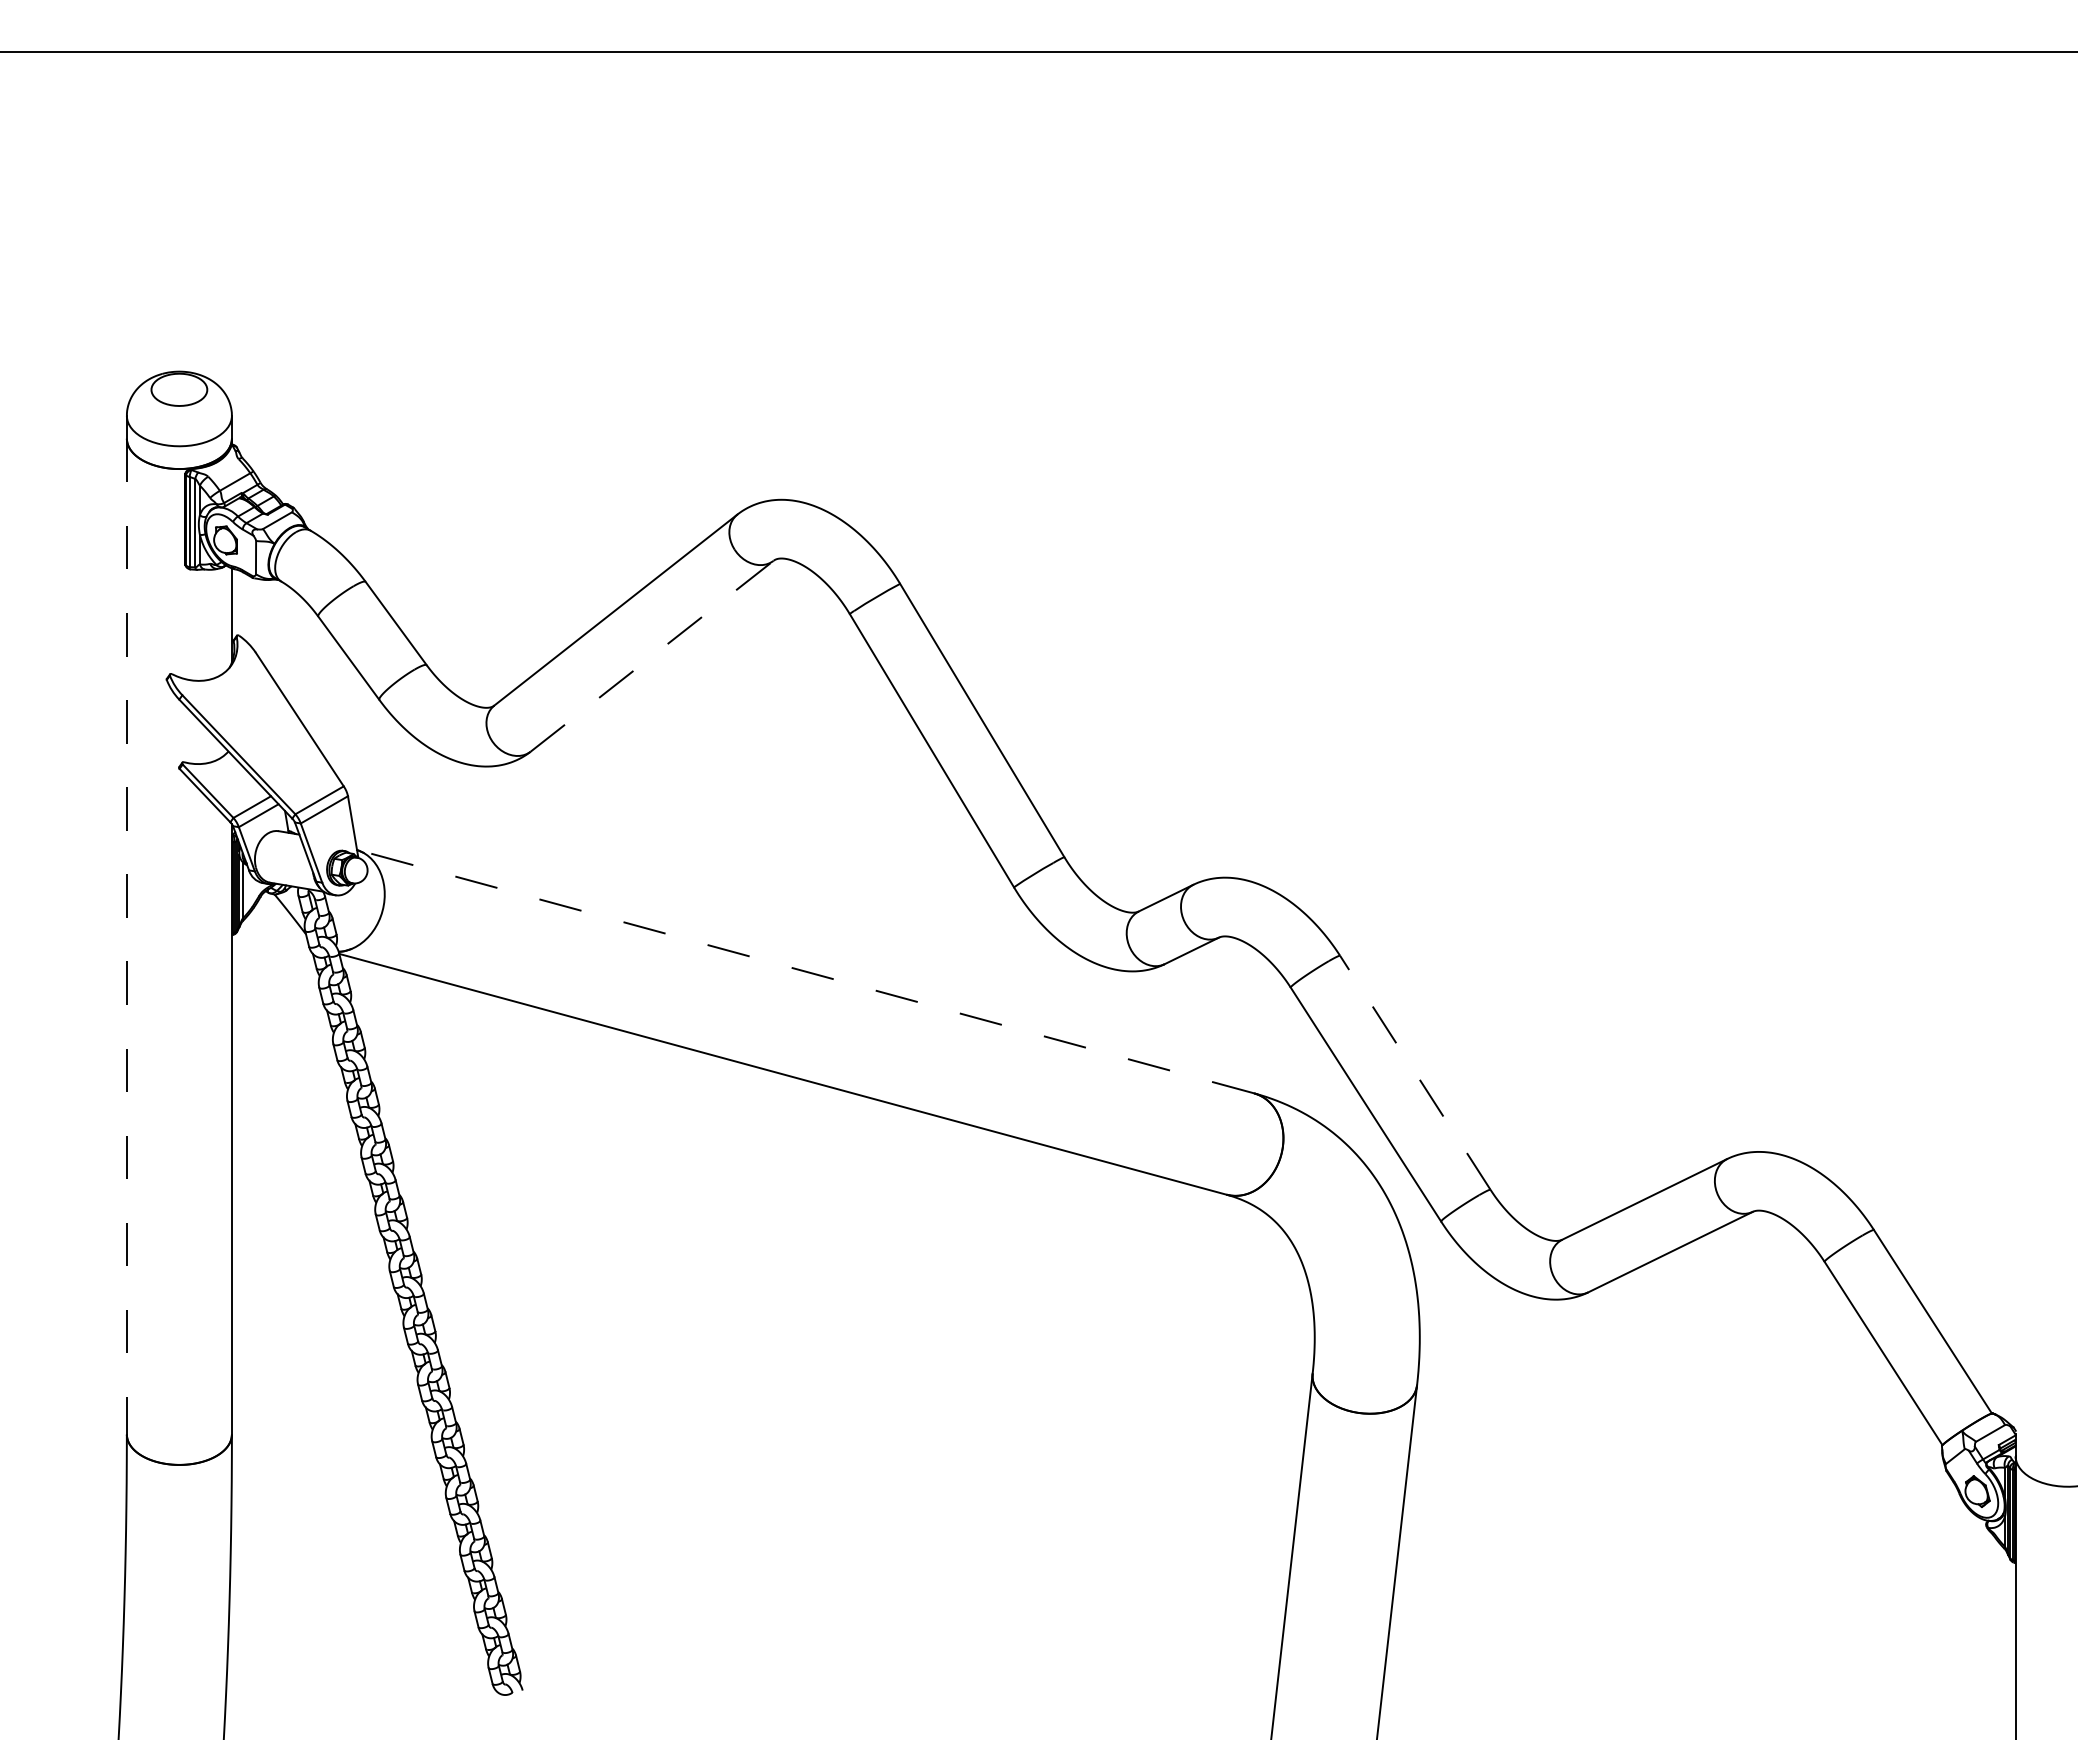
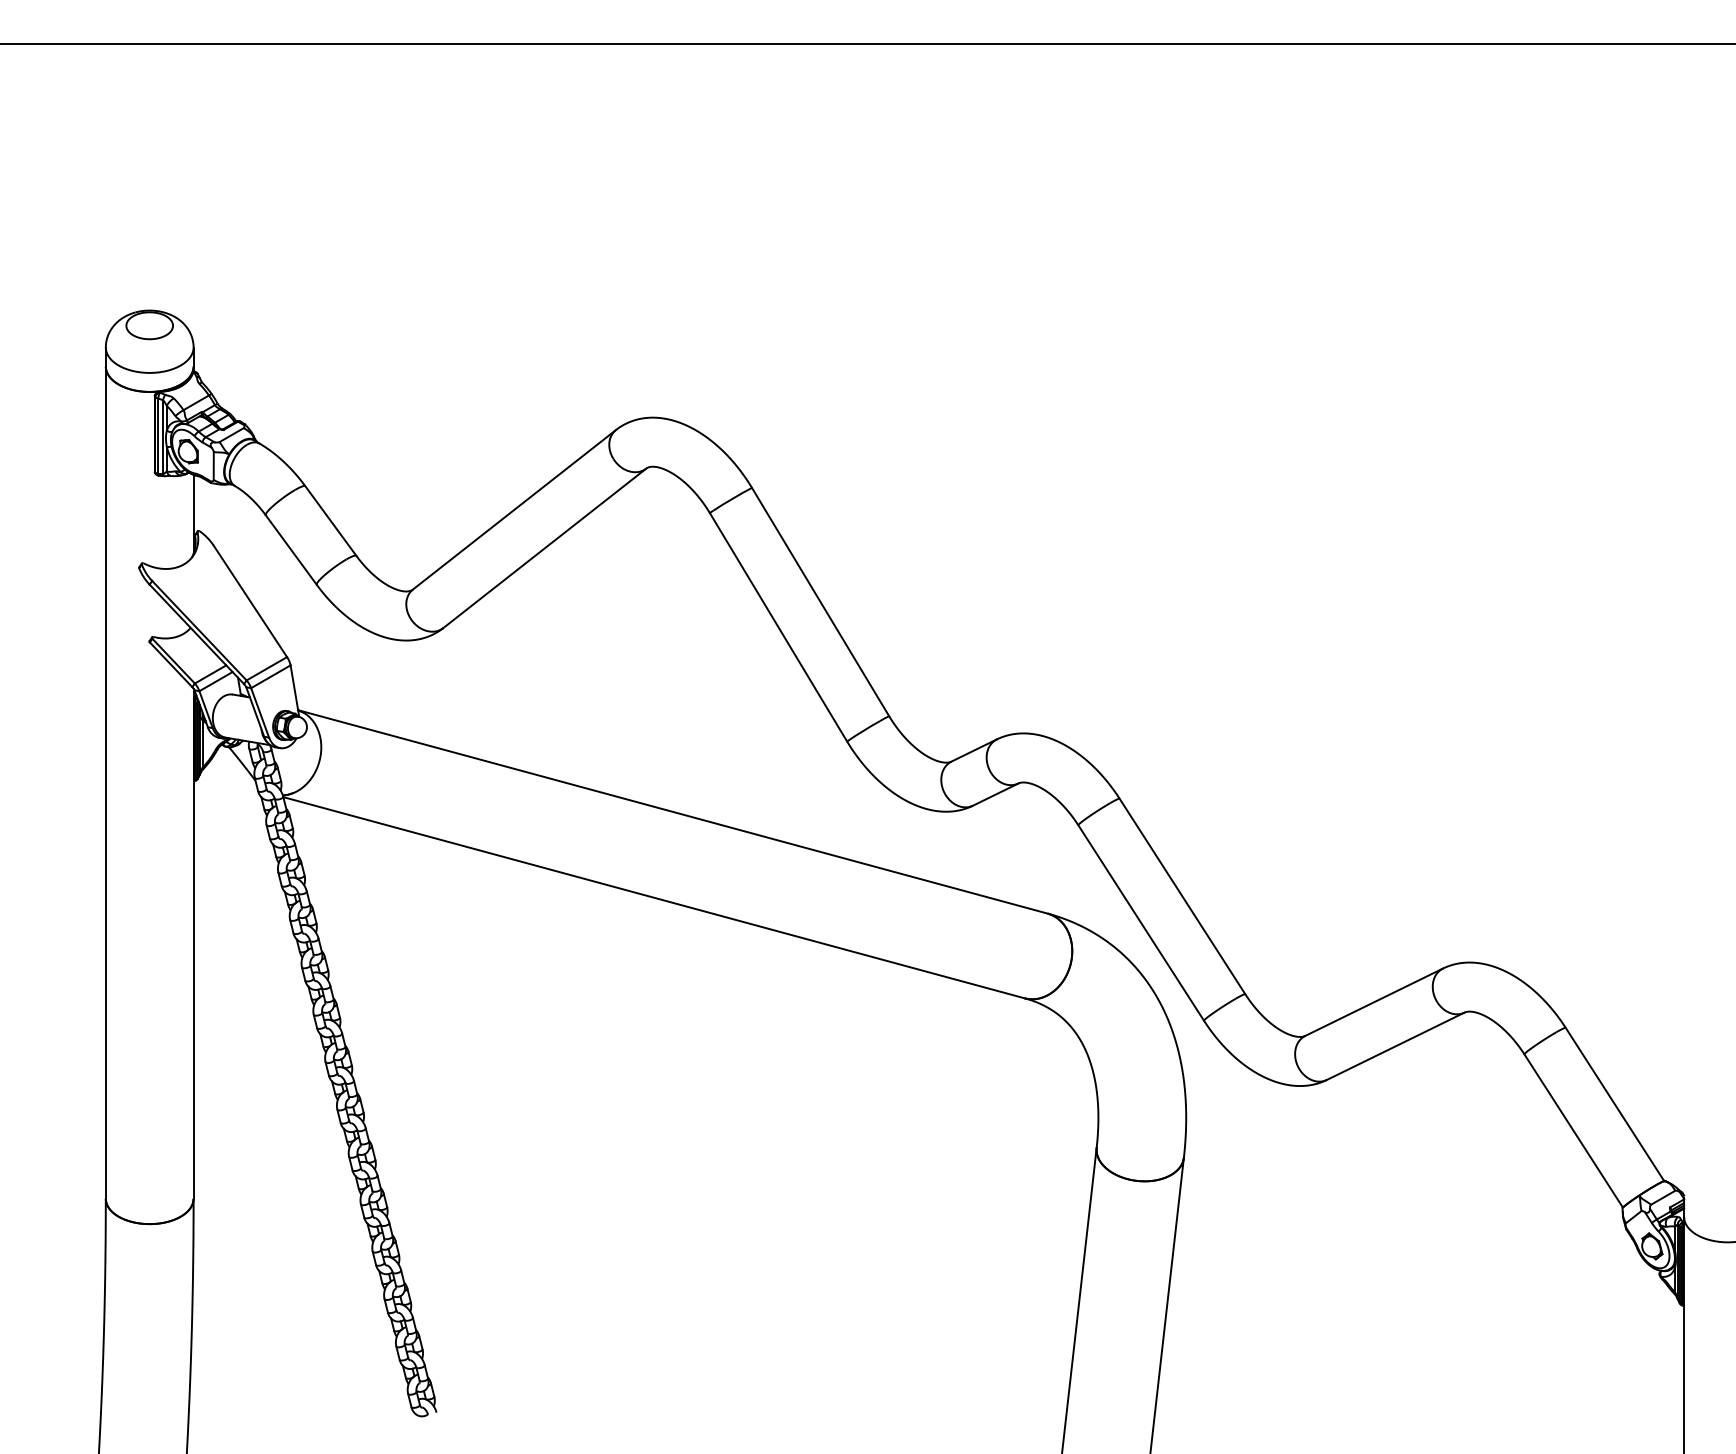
line: (652, 655) -> (545, 547), dashed -> solid
line: (126, 936) -> (105, 782), dashed -> solid
line: (805, 971) -> (672, 811), dashed -> solid
line: (1415, 1072) -> (1182, 896), dashed -> solid

